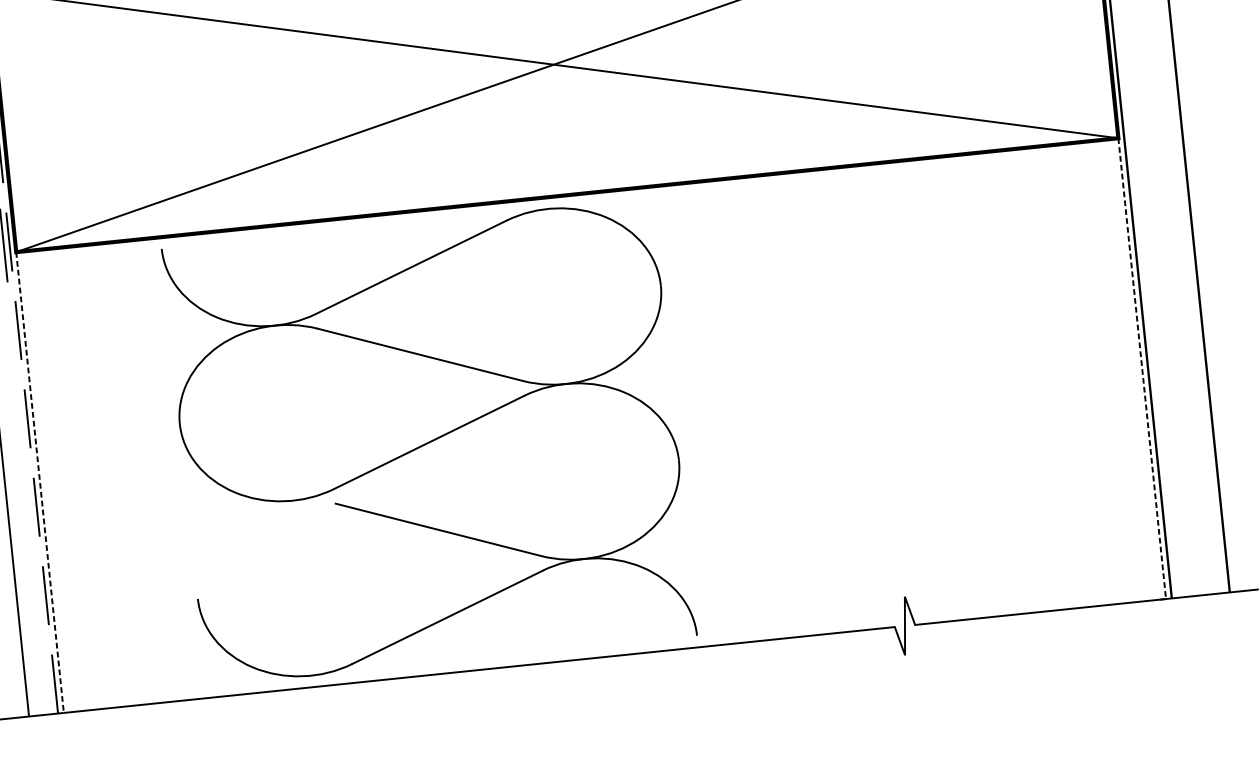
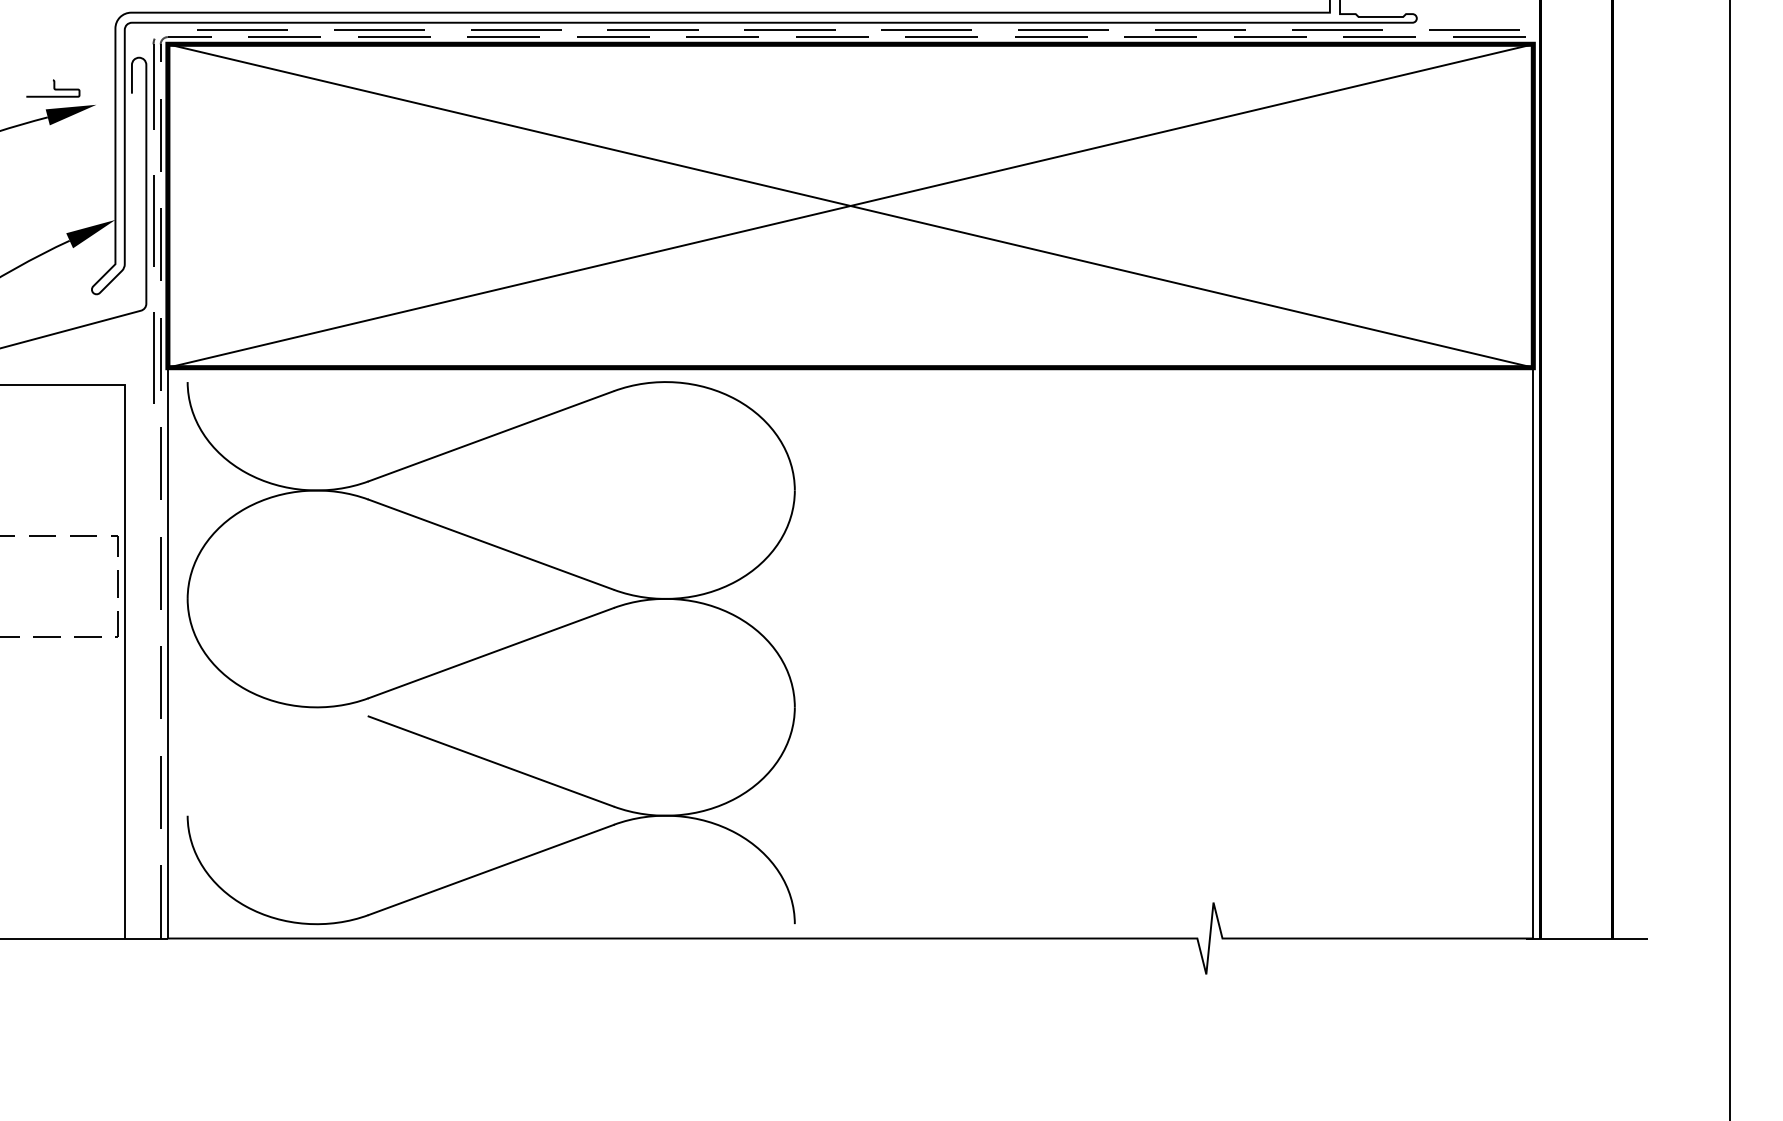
line: (1142, 368) -> (1533, 653), dashed -> solid
part: (428, 442) -> (490, 653), moved
line: (39, 482) -> (167, 653), dashed -> solid

